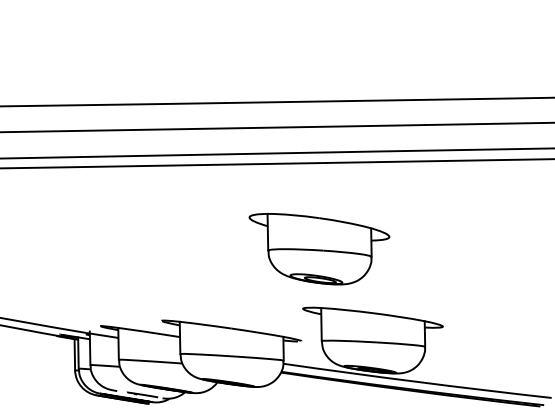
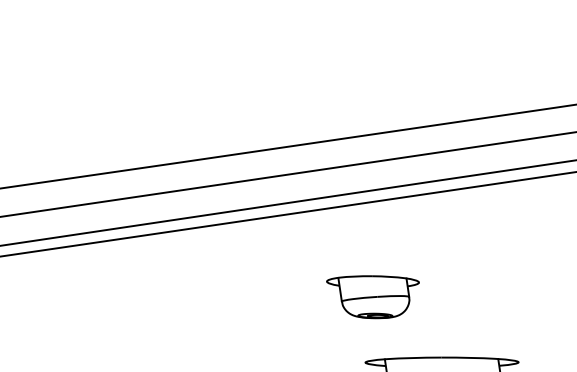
part: (319, 249) -> (374, 296), size x0.6

